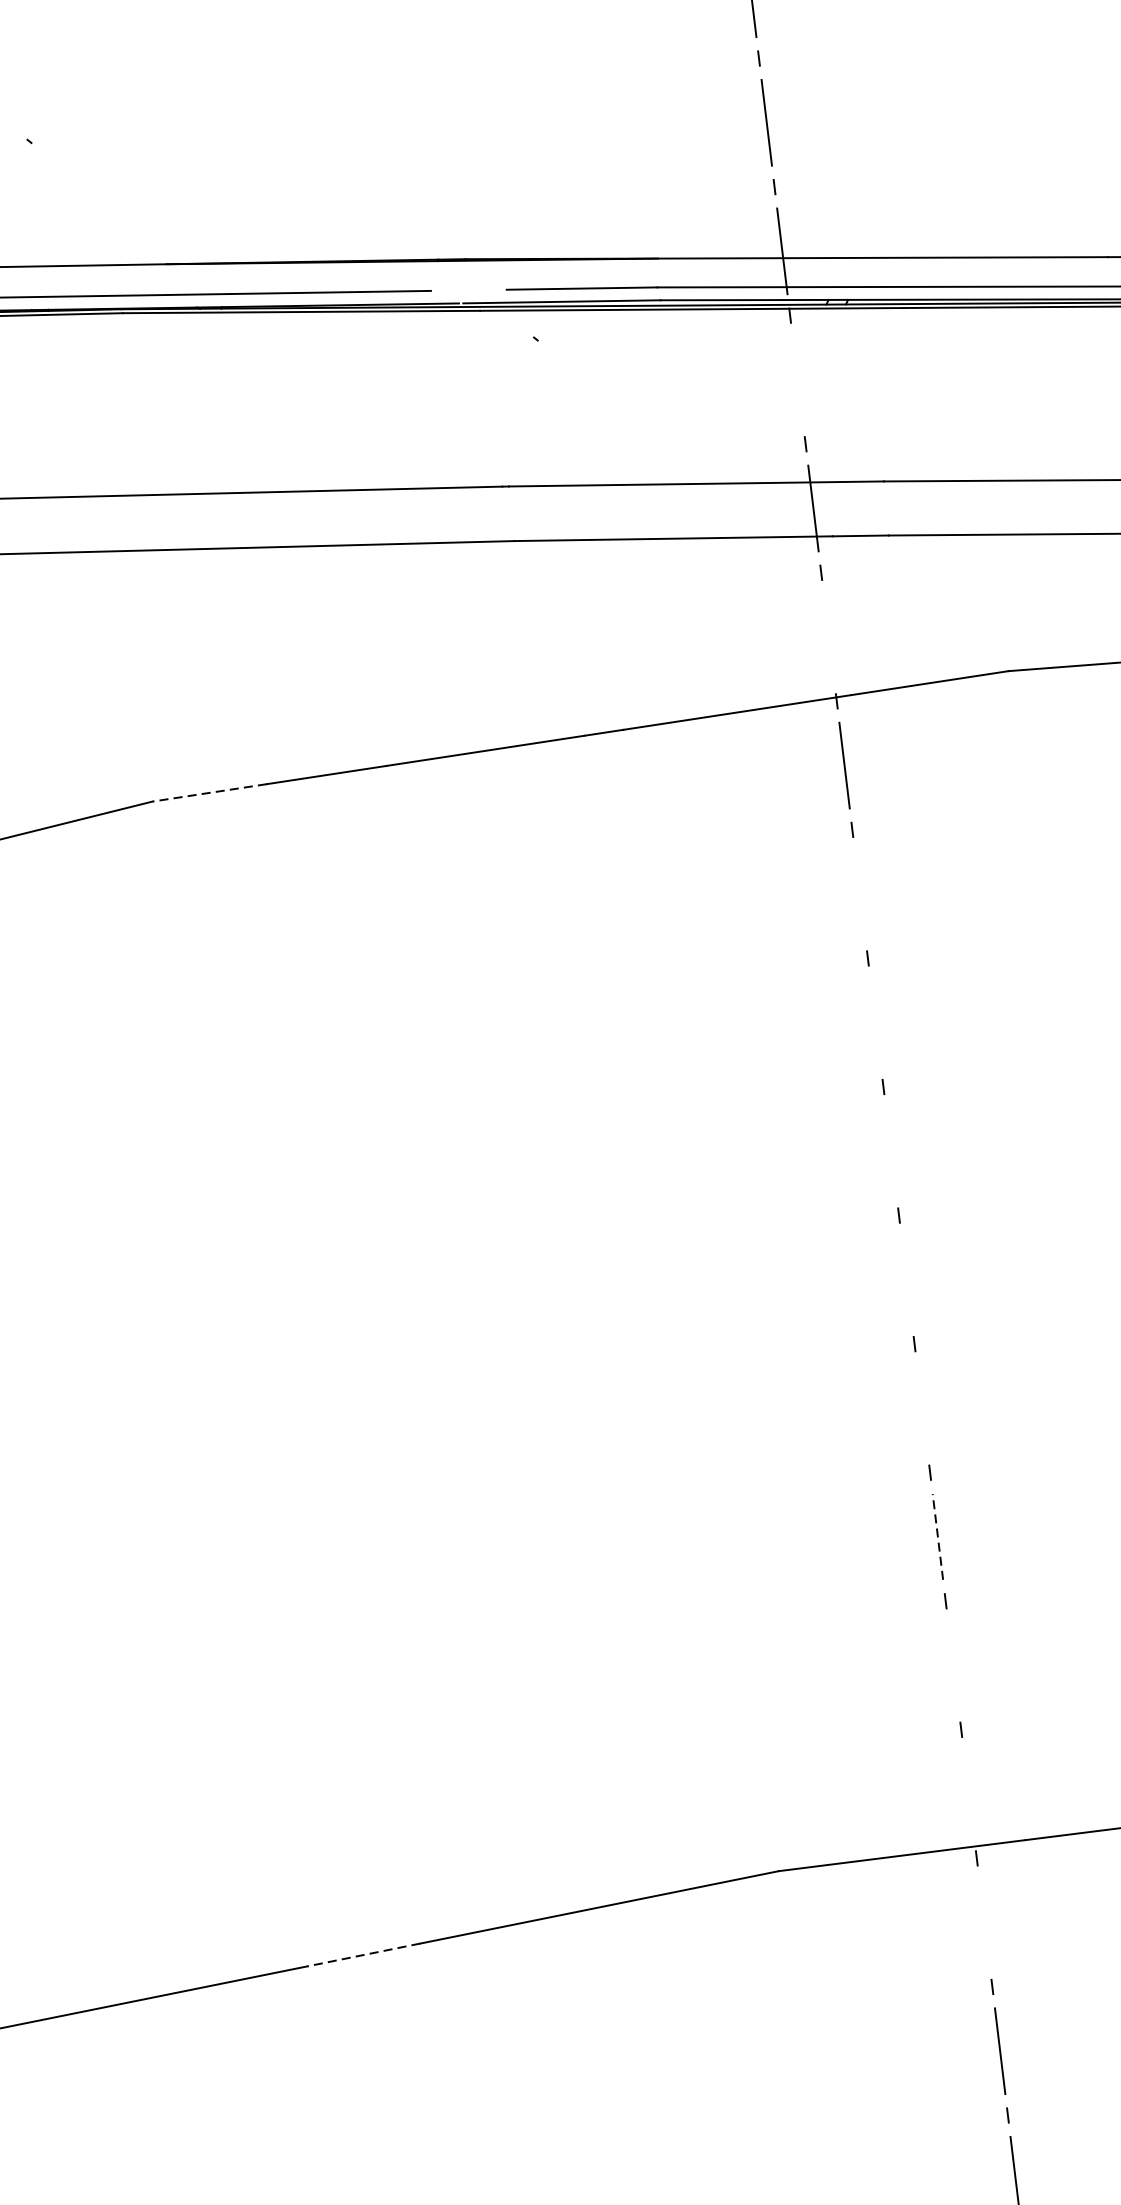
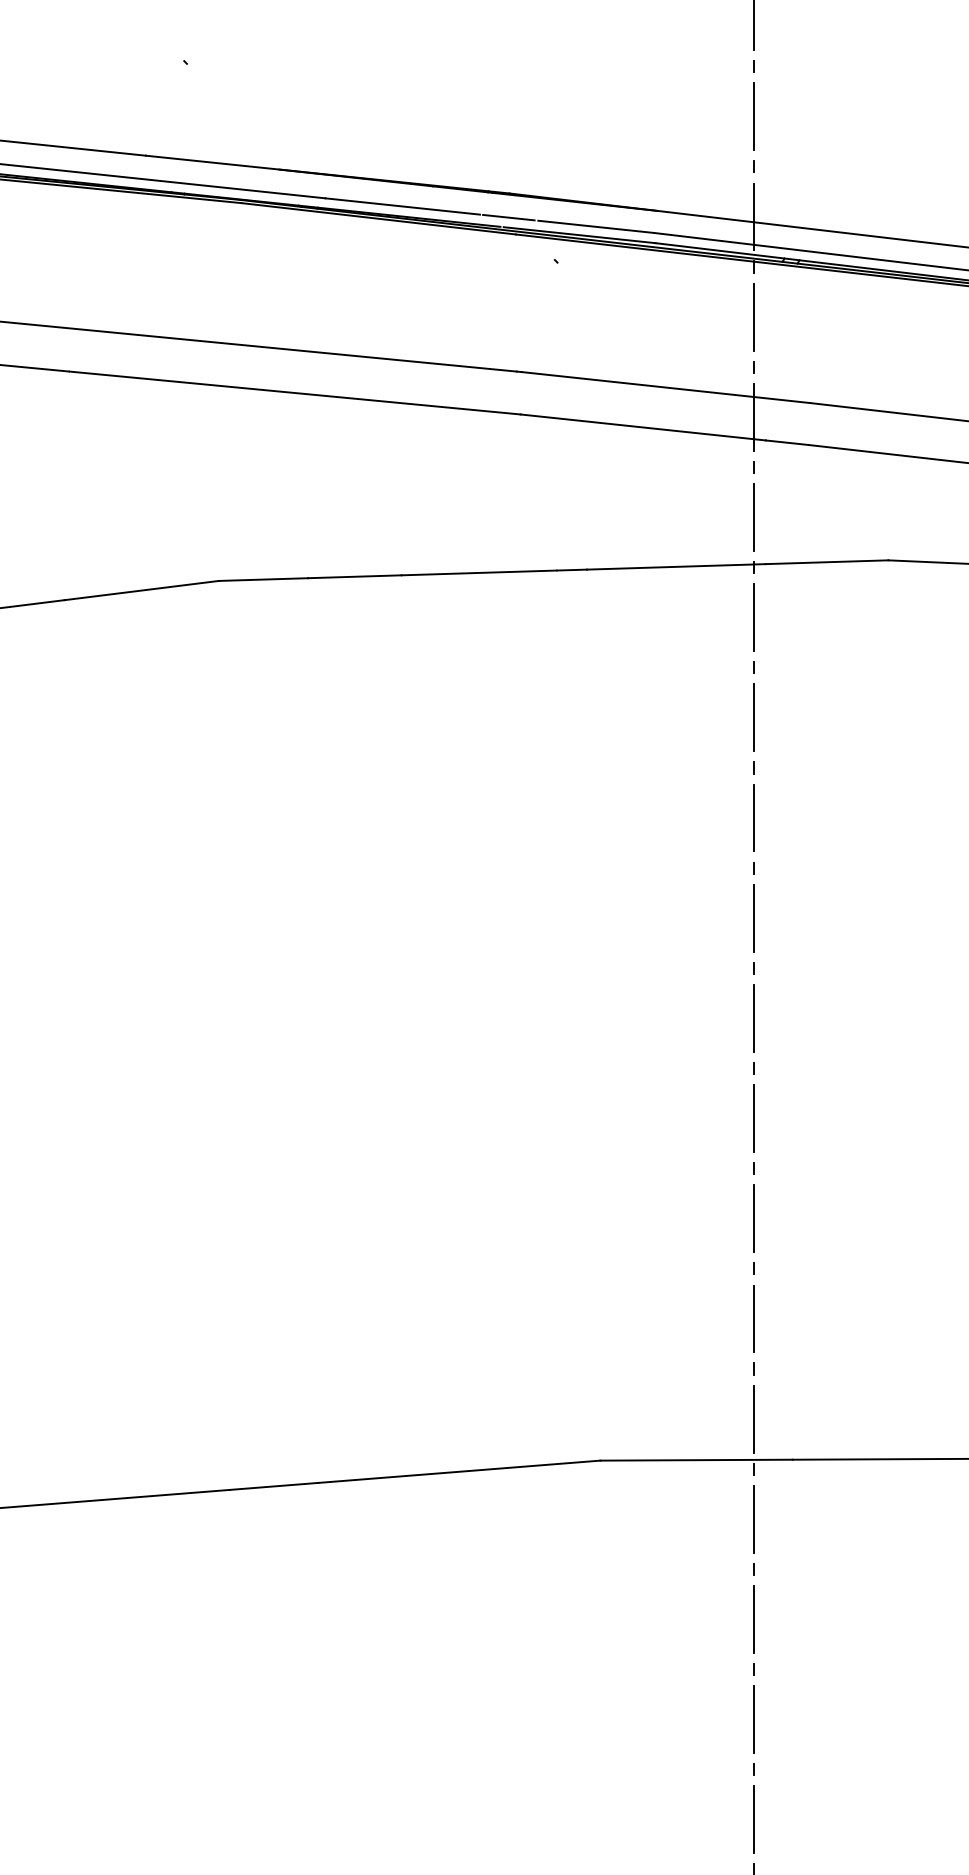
line: (467, 290) -> (508, 217), added
line: (797, 379) -> (753, 316), added
line: (828, 637) -> (753, 517), added
line: (209, 792) -> (263, 579), dashed -> solid
line: (859, 893) -> (753, 717), added
line: (875, 1022) -> (753, 817), added
line: (890, 1150) -> (753, 917), added
line: (906, 1280) -> (753, 1018), added
line: (922, 1408) -> (753, 1118), added
line: (937, 1536) -> (753, 1218), dashed -> solid
line: (953, 1664) -> (753, 1318), added
line: (968, 1793) -> (753, 1418), added
line: (984, 1921) -> (753, 1518), added
line: (363, 1955) -> (273, 1486), dashed -> solid

